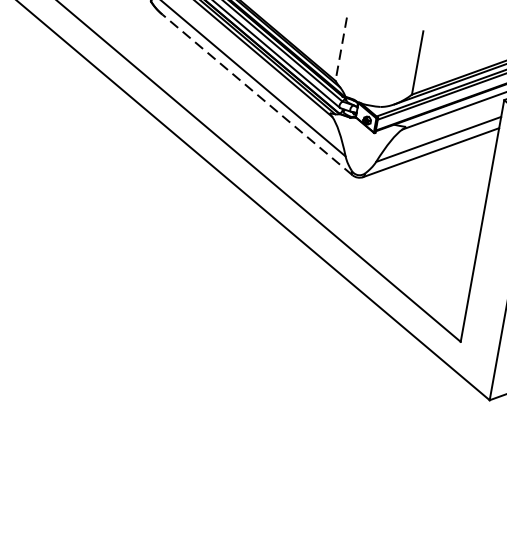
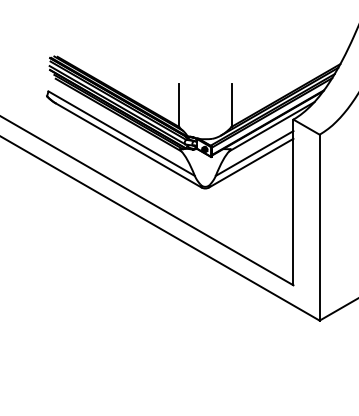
line: (341, 49) -> (179, 105), dashed -> solid
line: (256, 94) -> (128, 145), dashed -> solid

